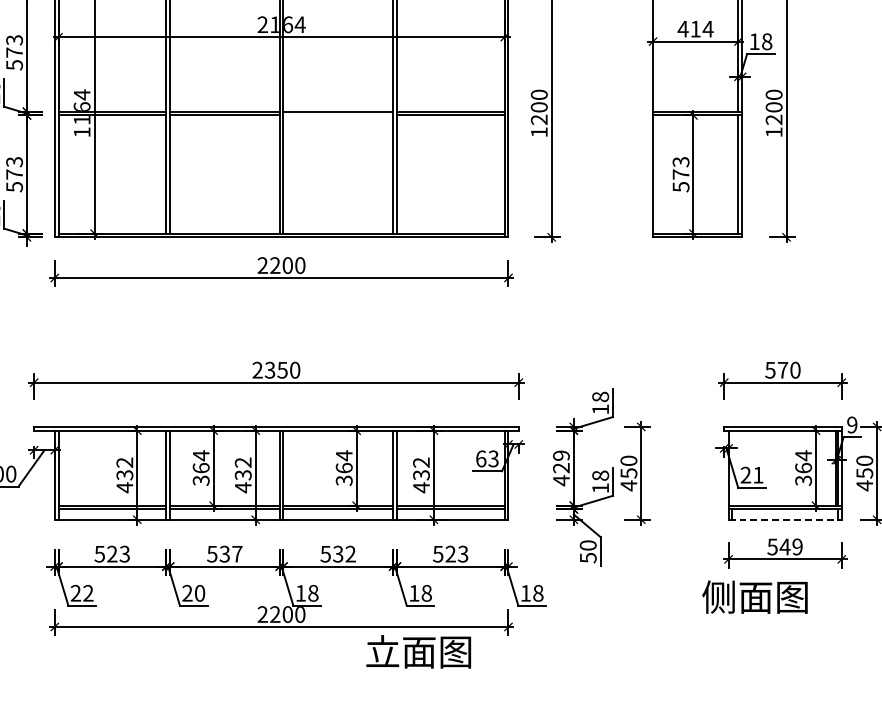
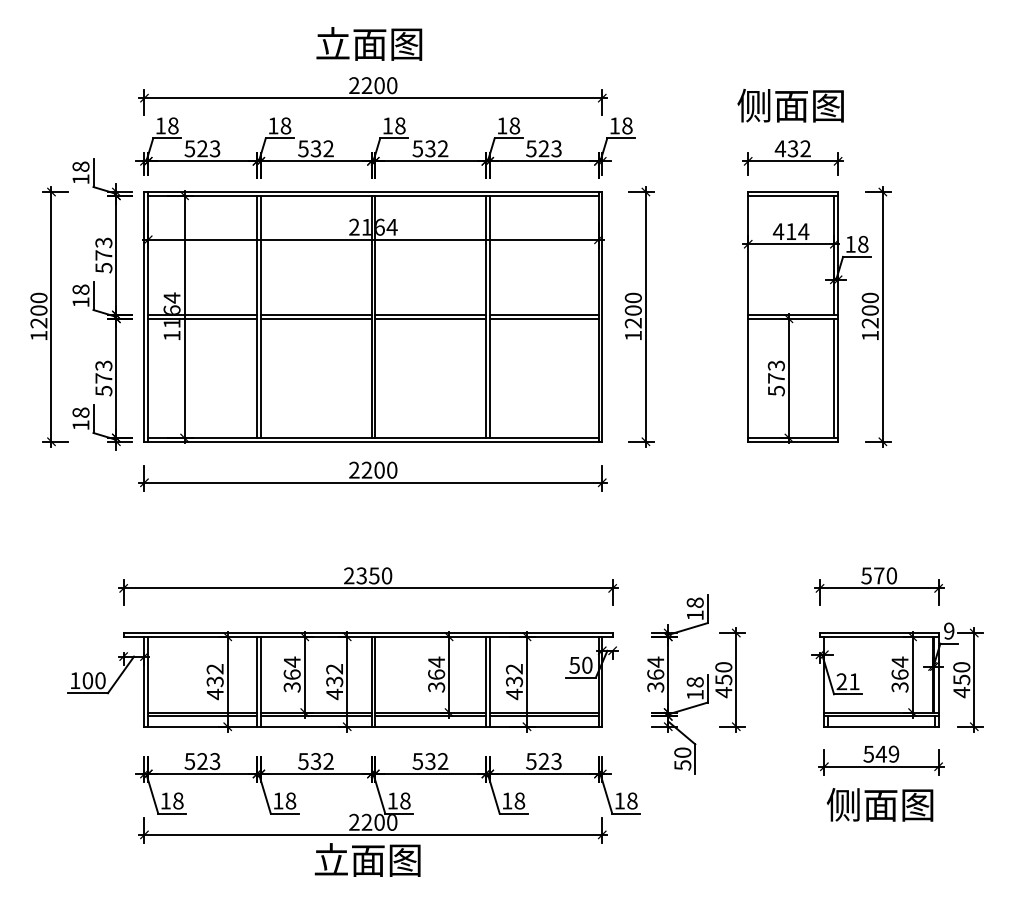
line: (338, 115) -> (430, 318), added
text: (486, 458) -> (580, 664), 63 -> 50
text: (561, 467) -> (655, 674), 429 -> 364
line: (786, 519) -> (882, 726), dashed -> solid
text: (237, 554) -> (328, 761), 537 -> 532
text: (81, 592) -> (171, 800), 22 -> 18
text: (193, 592) -> (284, 800), 20 -> 18
text: (754, 596) -> (879, 804), moved
text: (418, 651) -> (367, 859), moved

